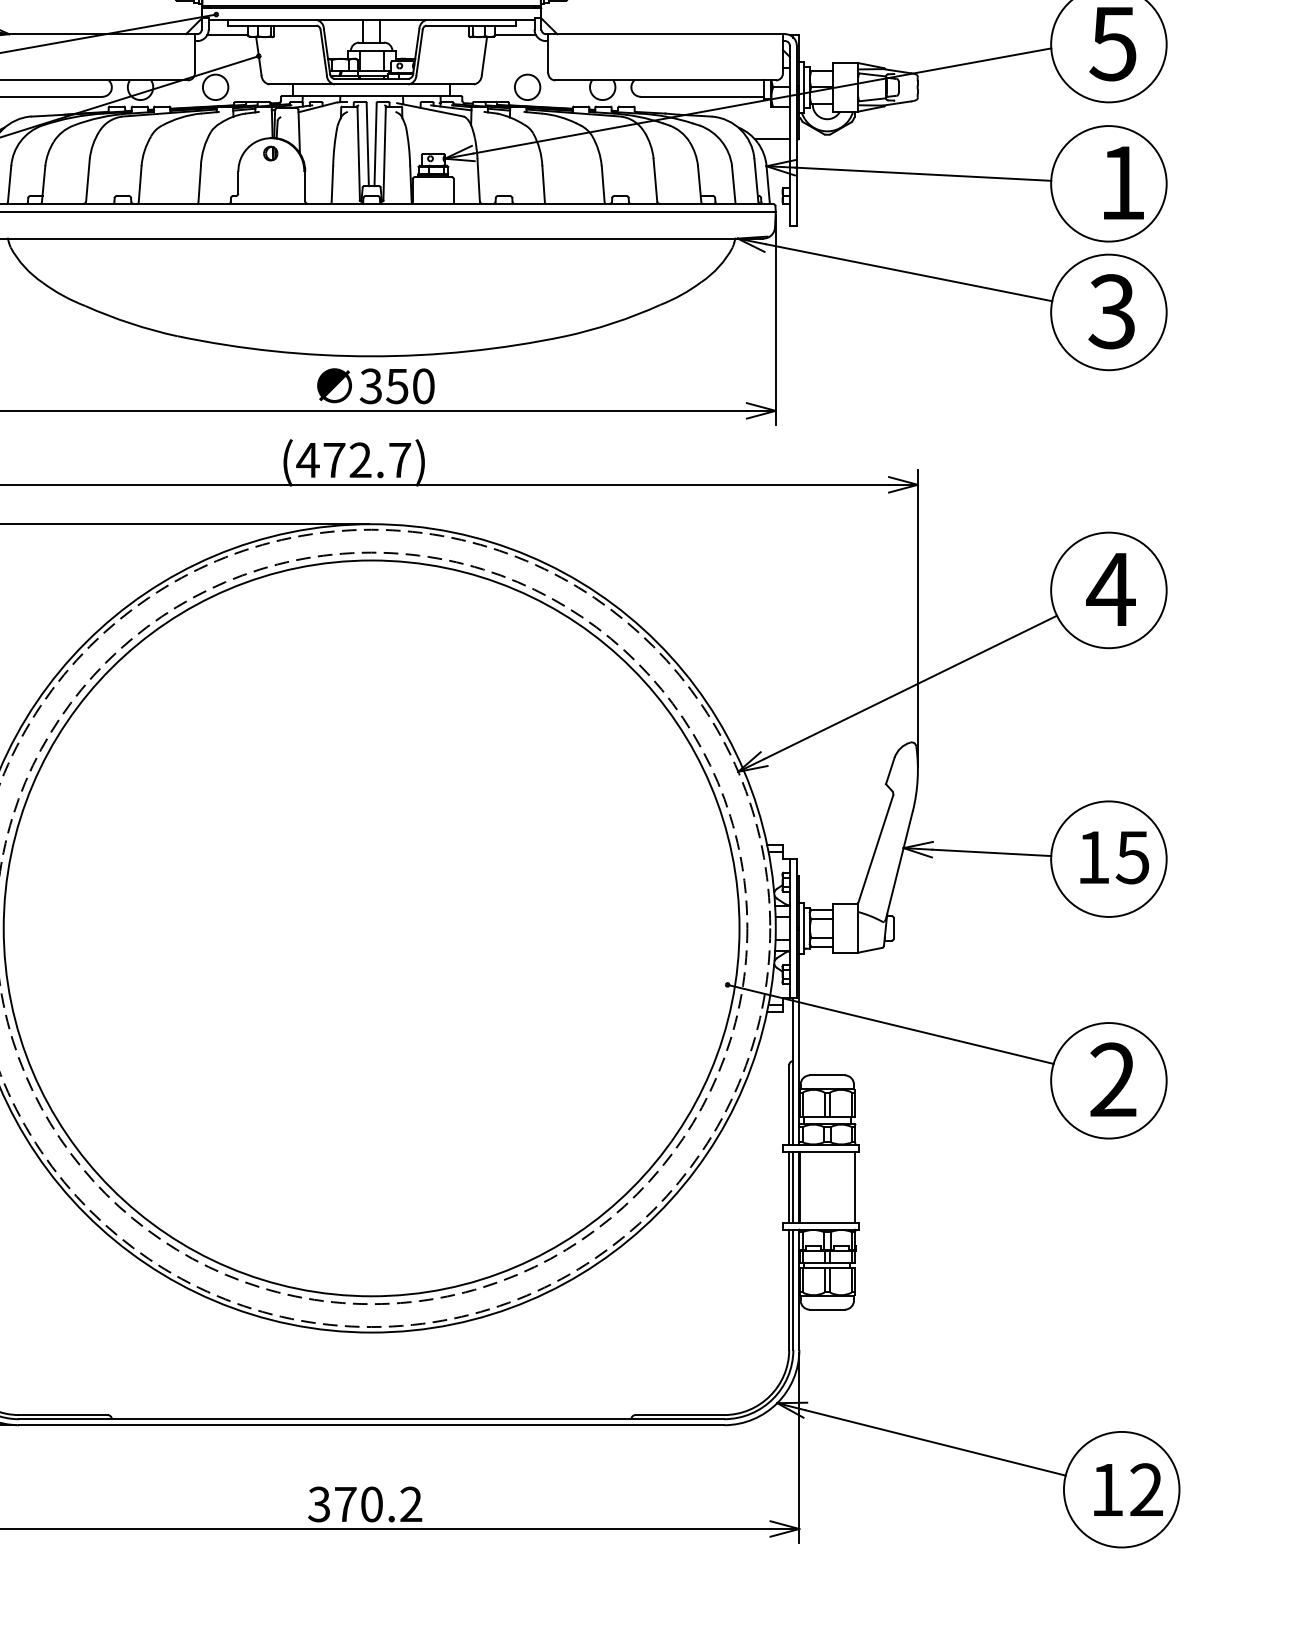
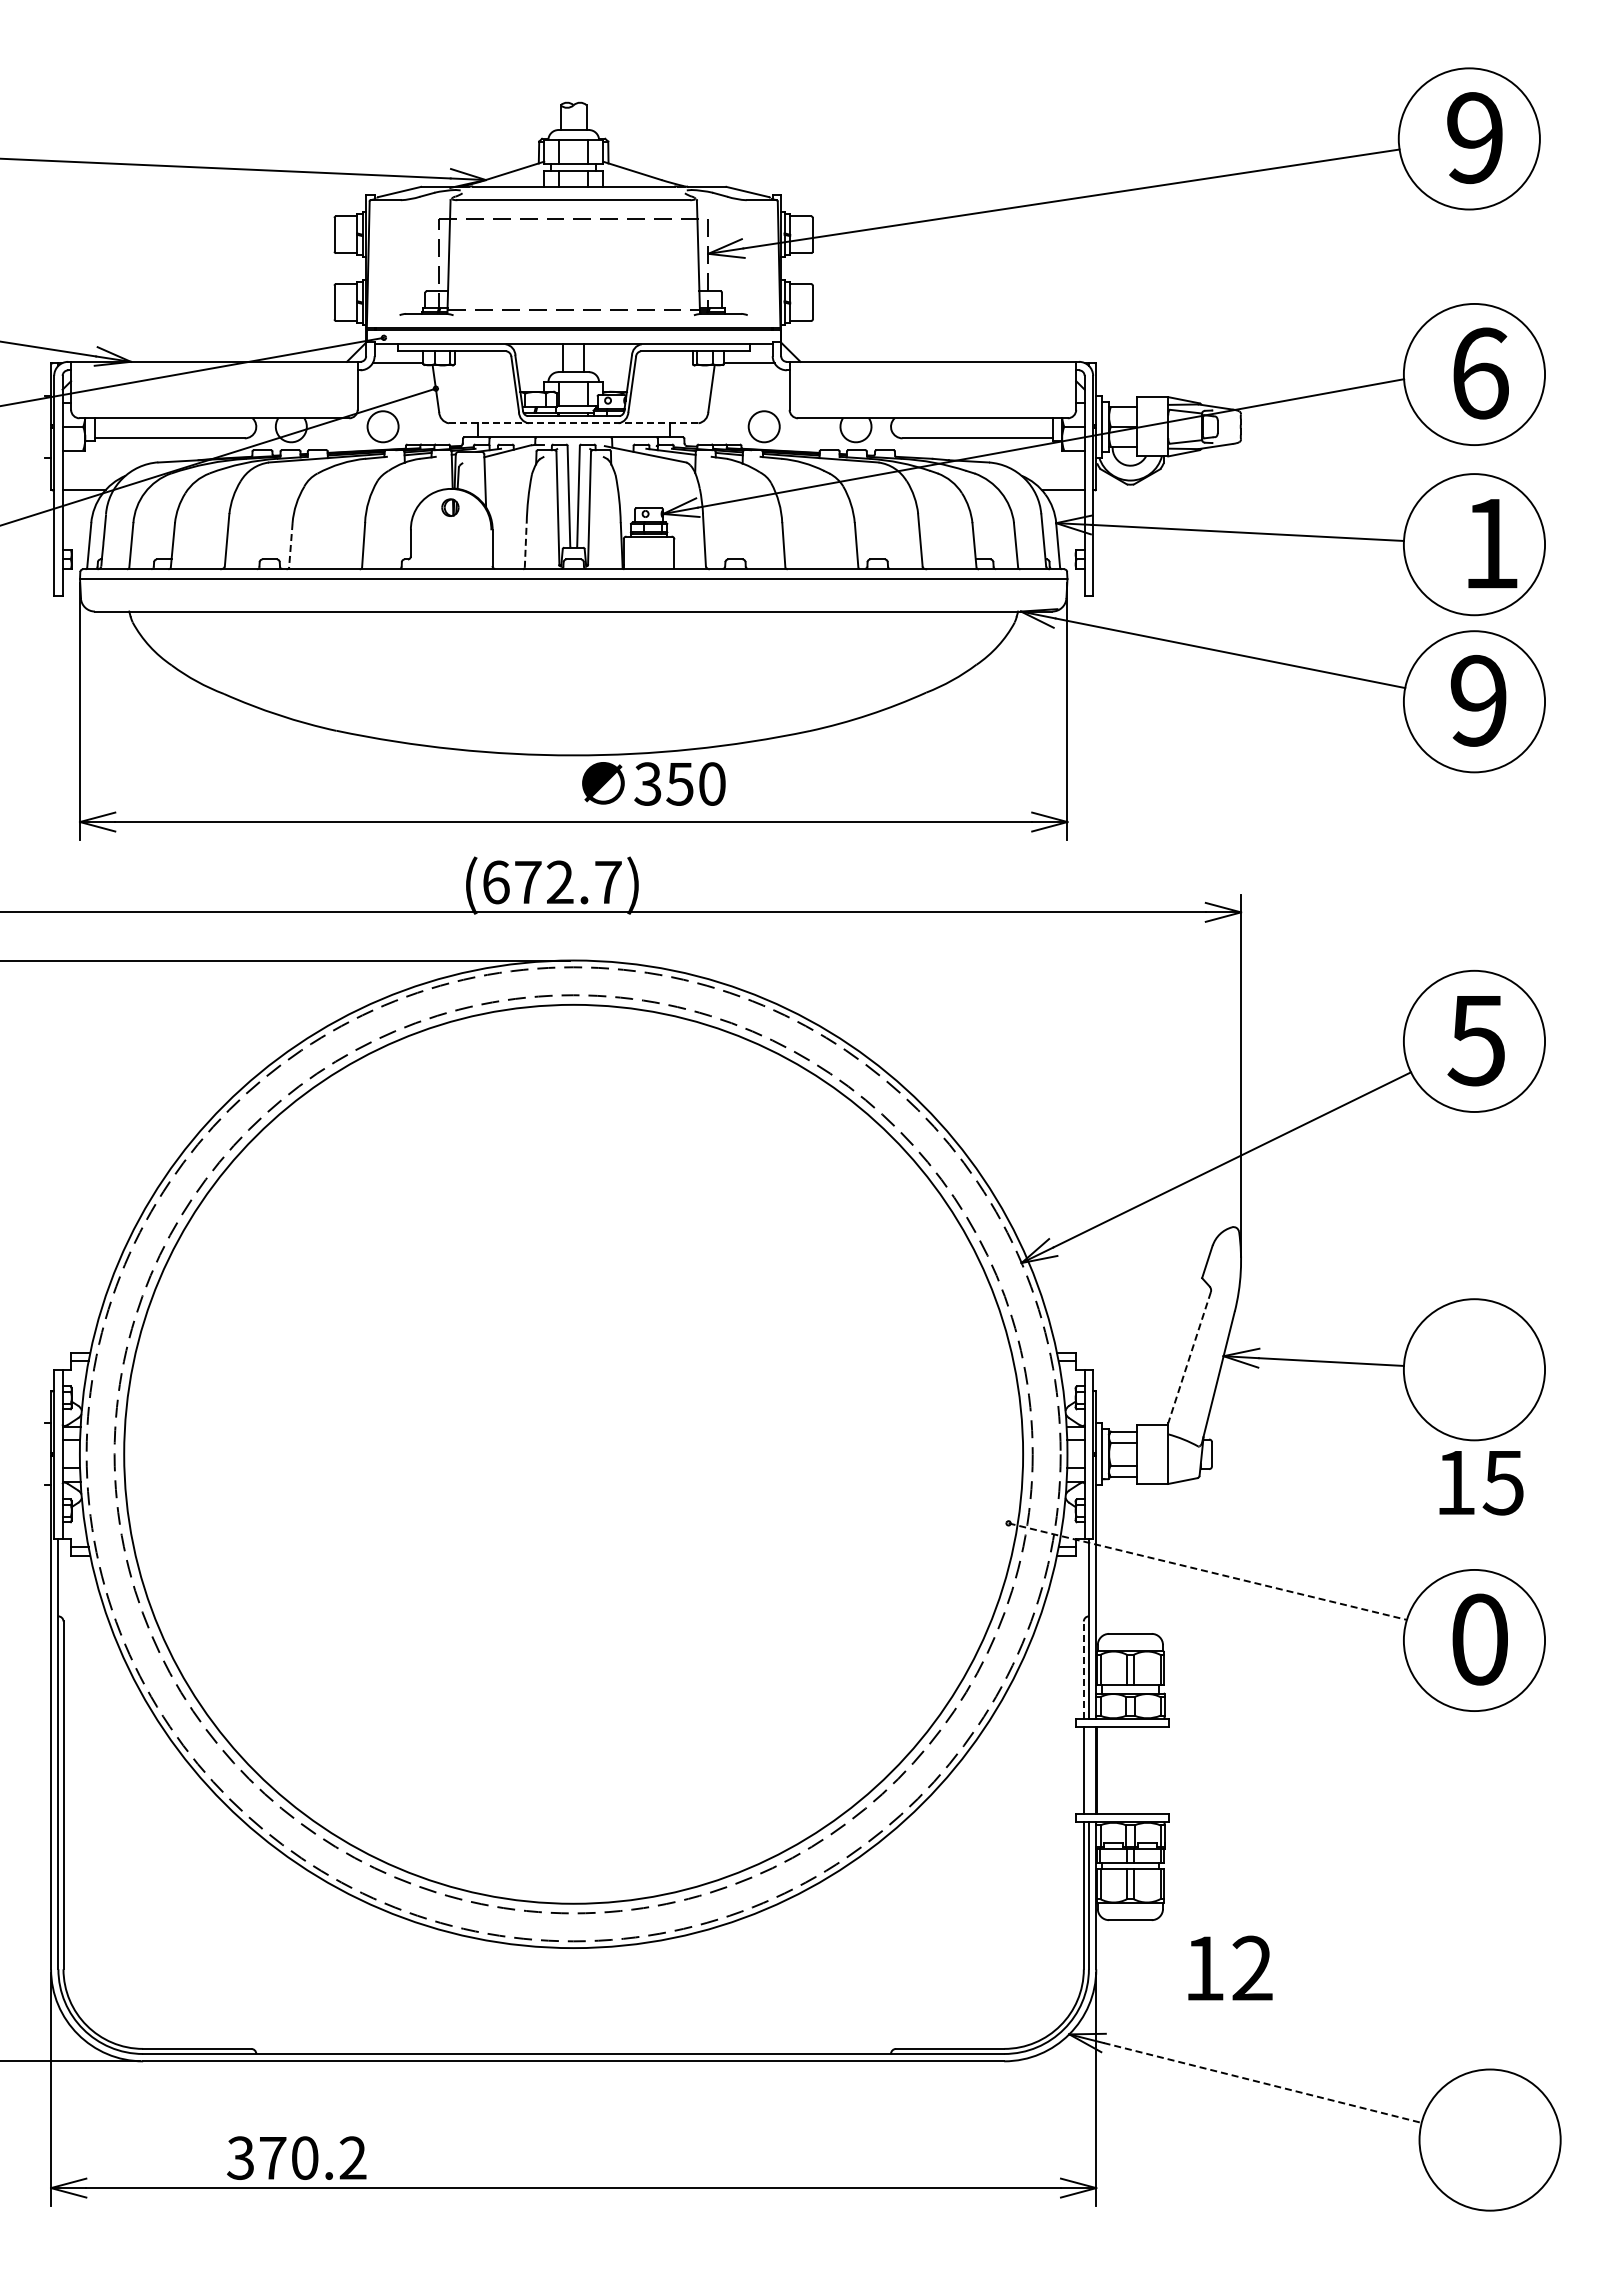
text: (1113, 43) -> (1479, 373), 5 -> 6
line: (371, 84) -> (573, 423), solid -> dashed
line: (139, 184) -> (290, 545), solid -> dashed
line: (332, 184) -> (525, 545), solid -> dashed
text: (1111, 311) -> (1477, 700), 3 -> 9
text: (375, 385) -> (653, 783), moved
text: (307, 460) -> (495, 882), (472.7) -> (672.7)
text: (1110, 590) -> (1476, 1041), 4 -> 5
line: (875, 849) -> (1189, 1357), solid -> dashed
text: (1114, 858) -> (1481, 1483), moved
line: (890, 1024) -> (1207, 1571), solid -> dashed
text: (1113, 1079) -> (1479, 1639), 2 -> 0
line: (788, 1105) -> (1083, 1670), solid -> dashed
line: (793, 1187) -> (1088, 1770), removed
line: (855, 1187) -> (1164, 1770), removed
line: (935, 1442) -> (1262, 2082), solid -> dashed
text: (1128, 1489) -> (1230, 1967), moved
text: (364, 1503) -> (296, 2157), moved

